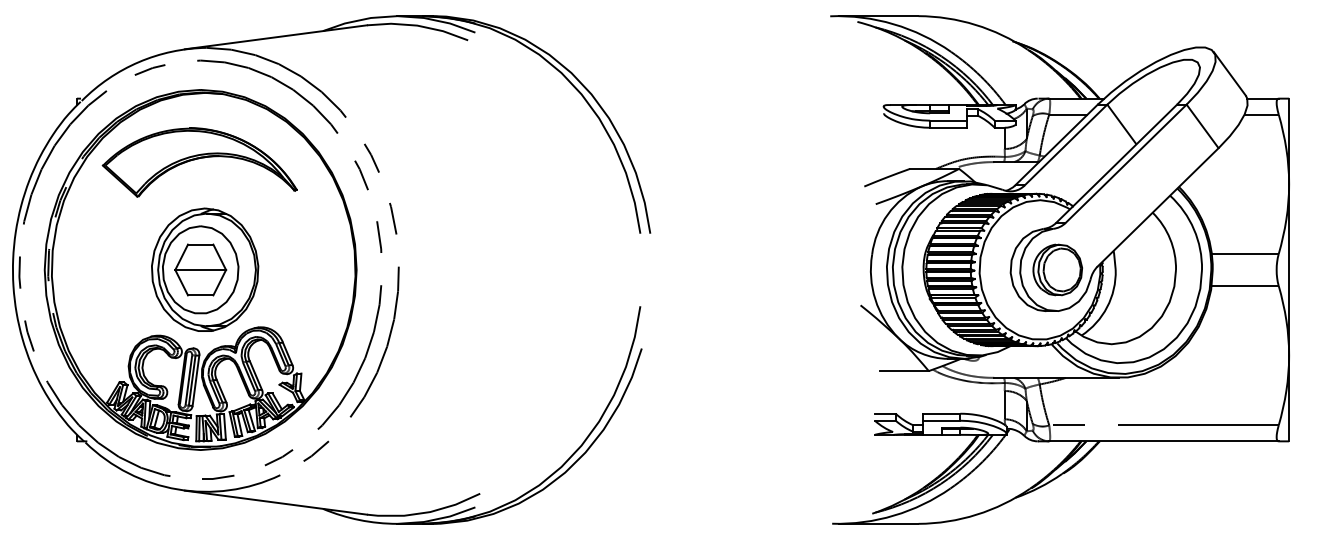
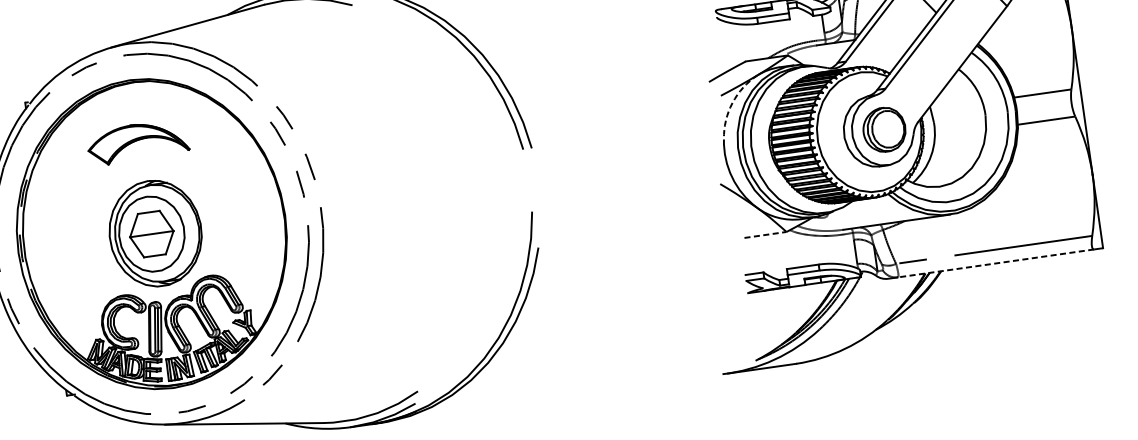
part: (199, 162) -> (137, 142), size x0.6
arc: (887, 214) -> (732, 103), solid -> dashed
line: (904, 371) -> (765, 235), solid -> dashed
line: (1164, 441) -> (996, 263), solid -> dashed

